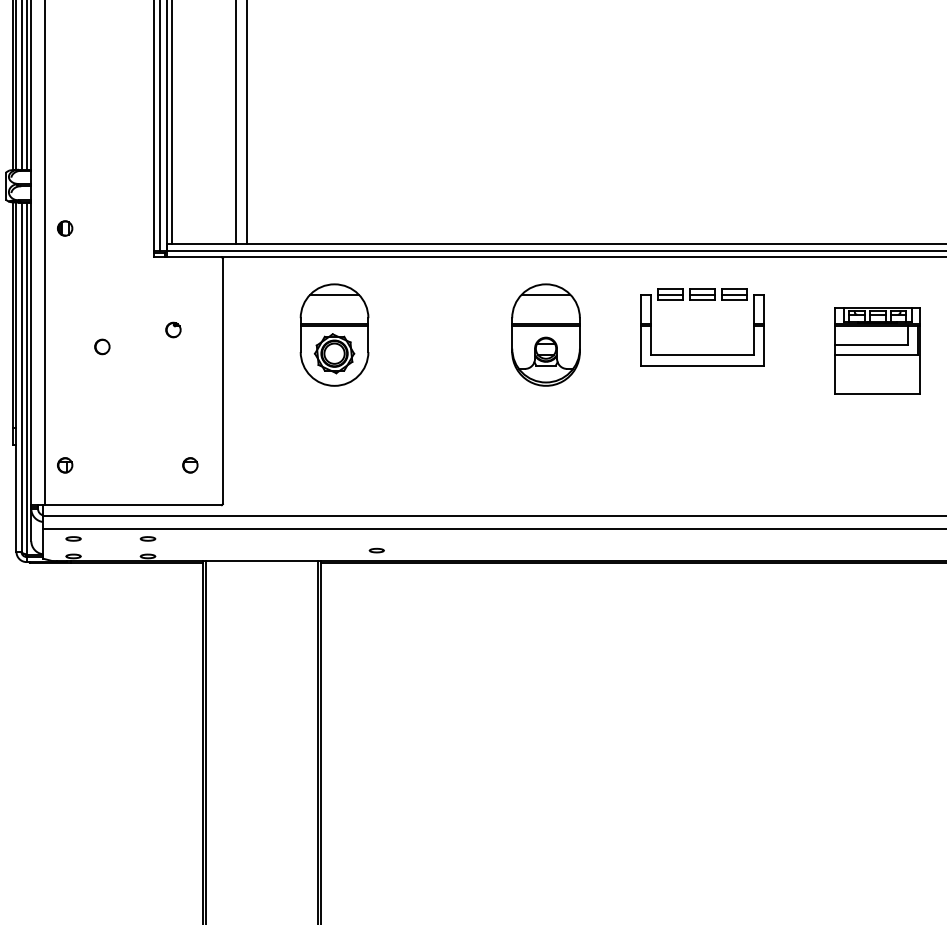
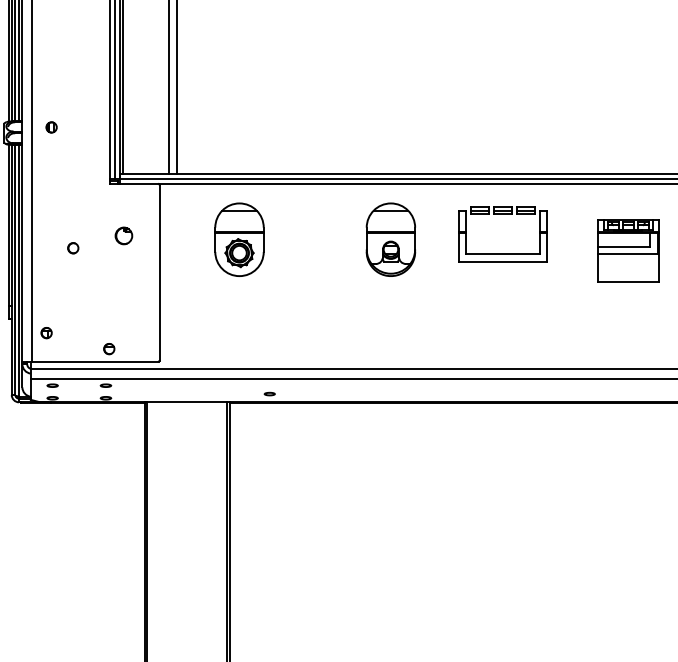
part: (64, 228) -> (51, 127), moved
part: (173, 330) -> (124, 236), size x1.6
part: (190, 465) -> (109, 349), moved

